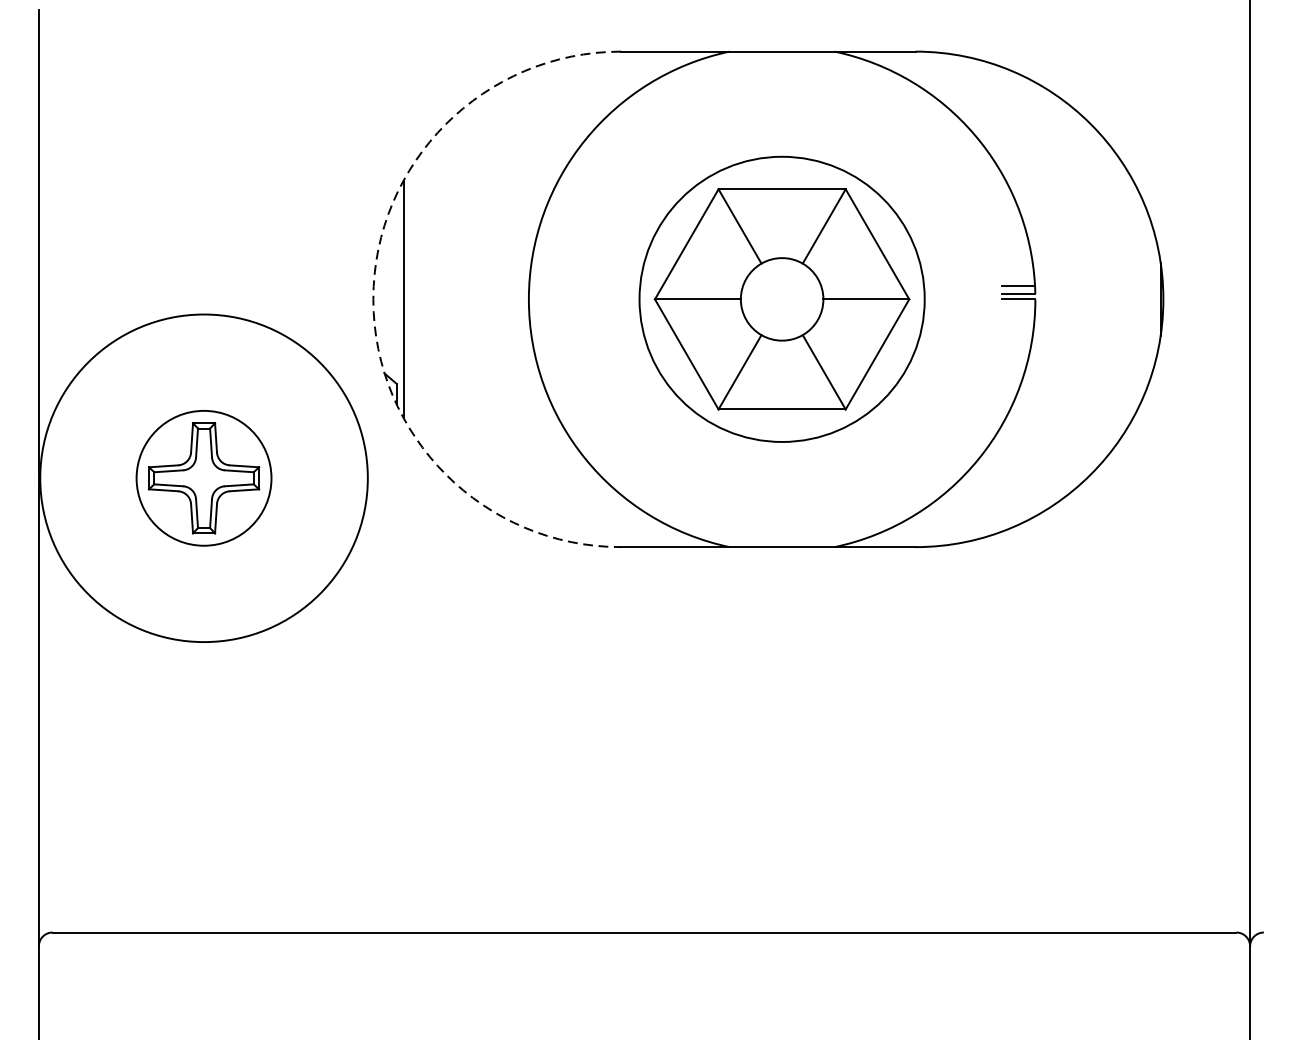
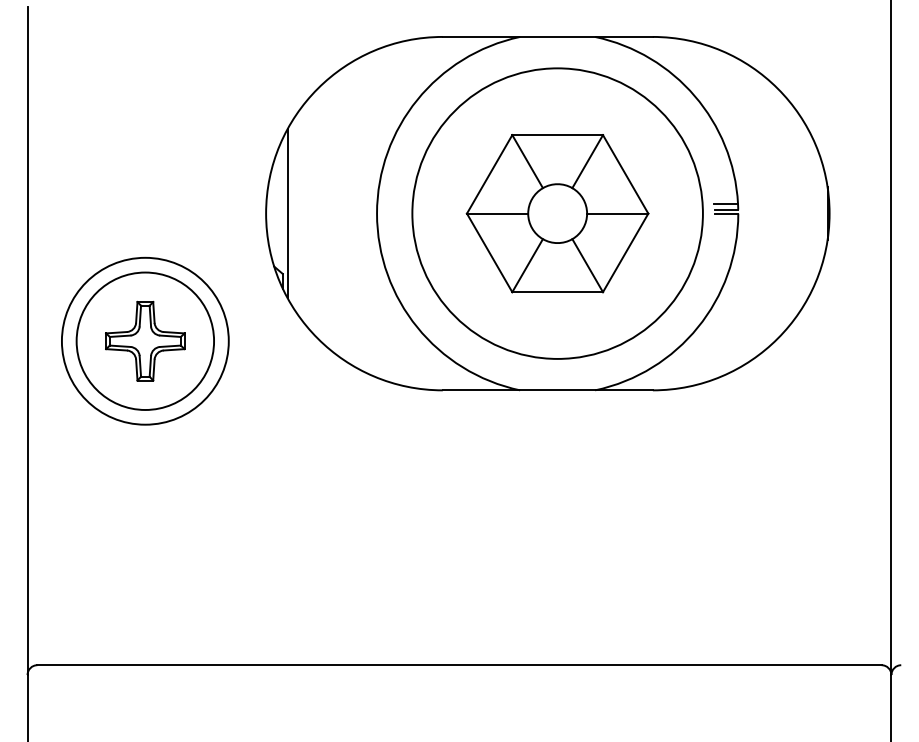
arc: (373, 299) -> (266, 213), dashed -> solid
circle: (781, 299) -> (557, 213), size x1.43
circle: (202, 477) -> (144, 340), size x0.71
circle: (204, 477) -> (145, 340), size x1.43

